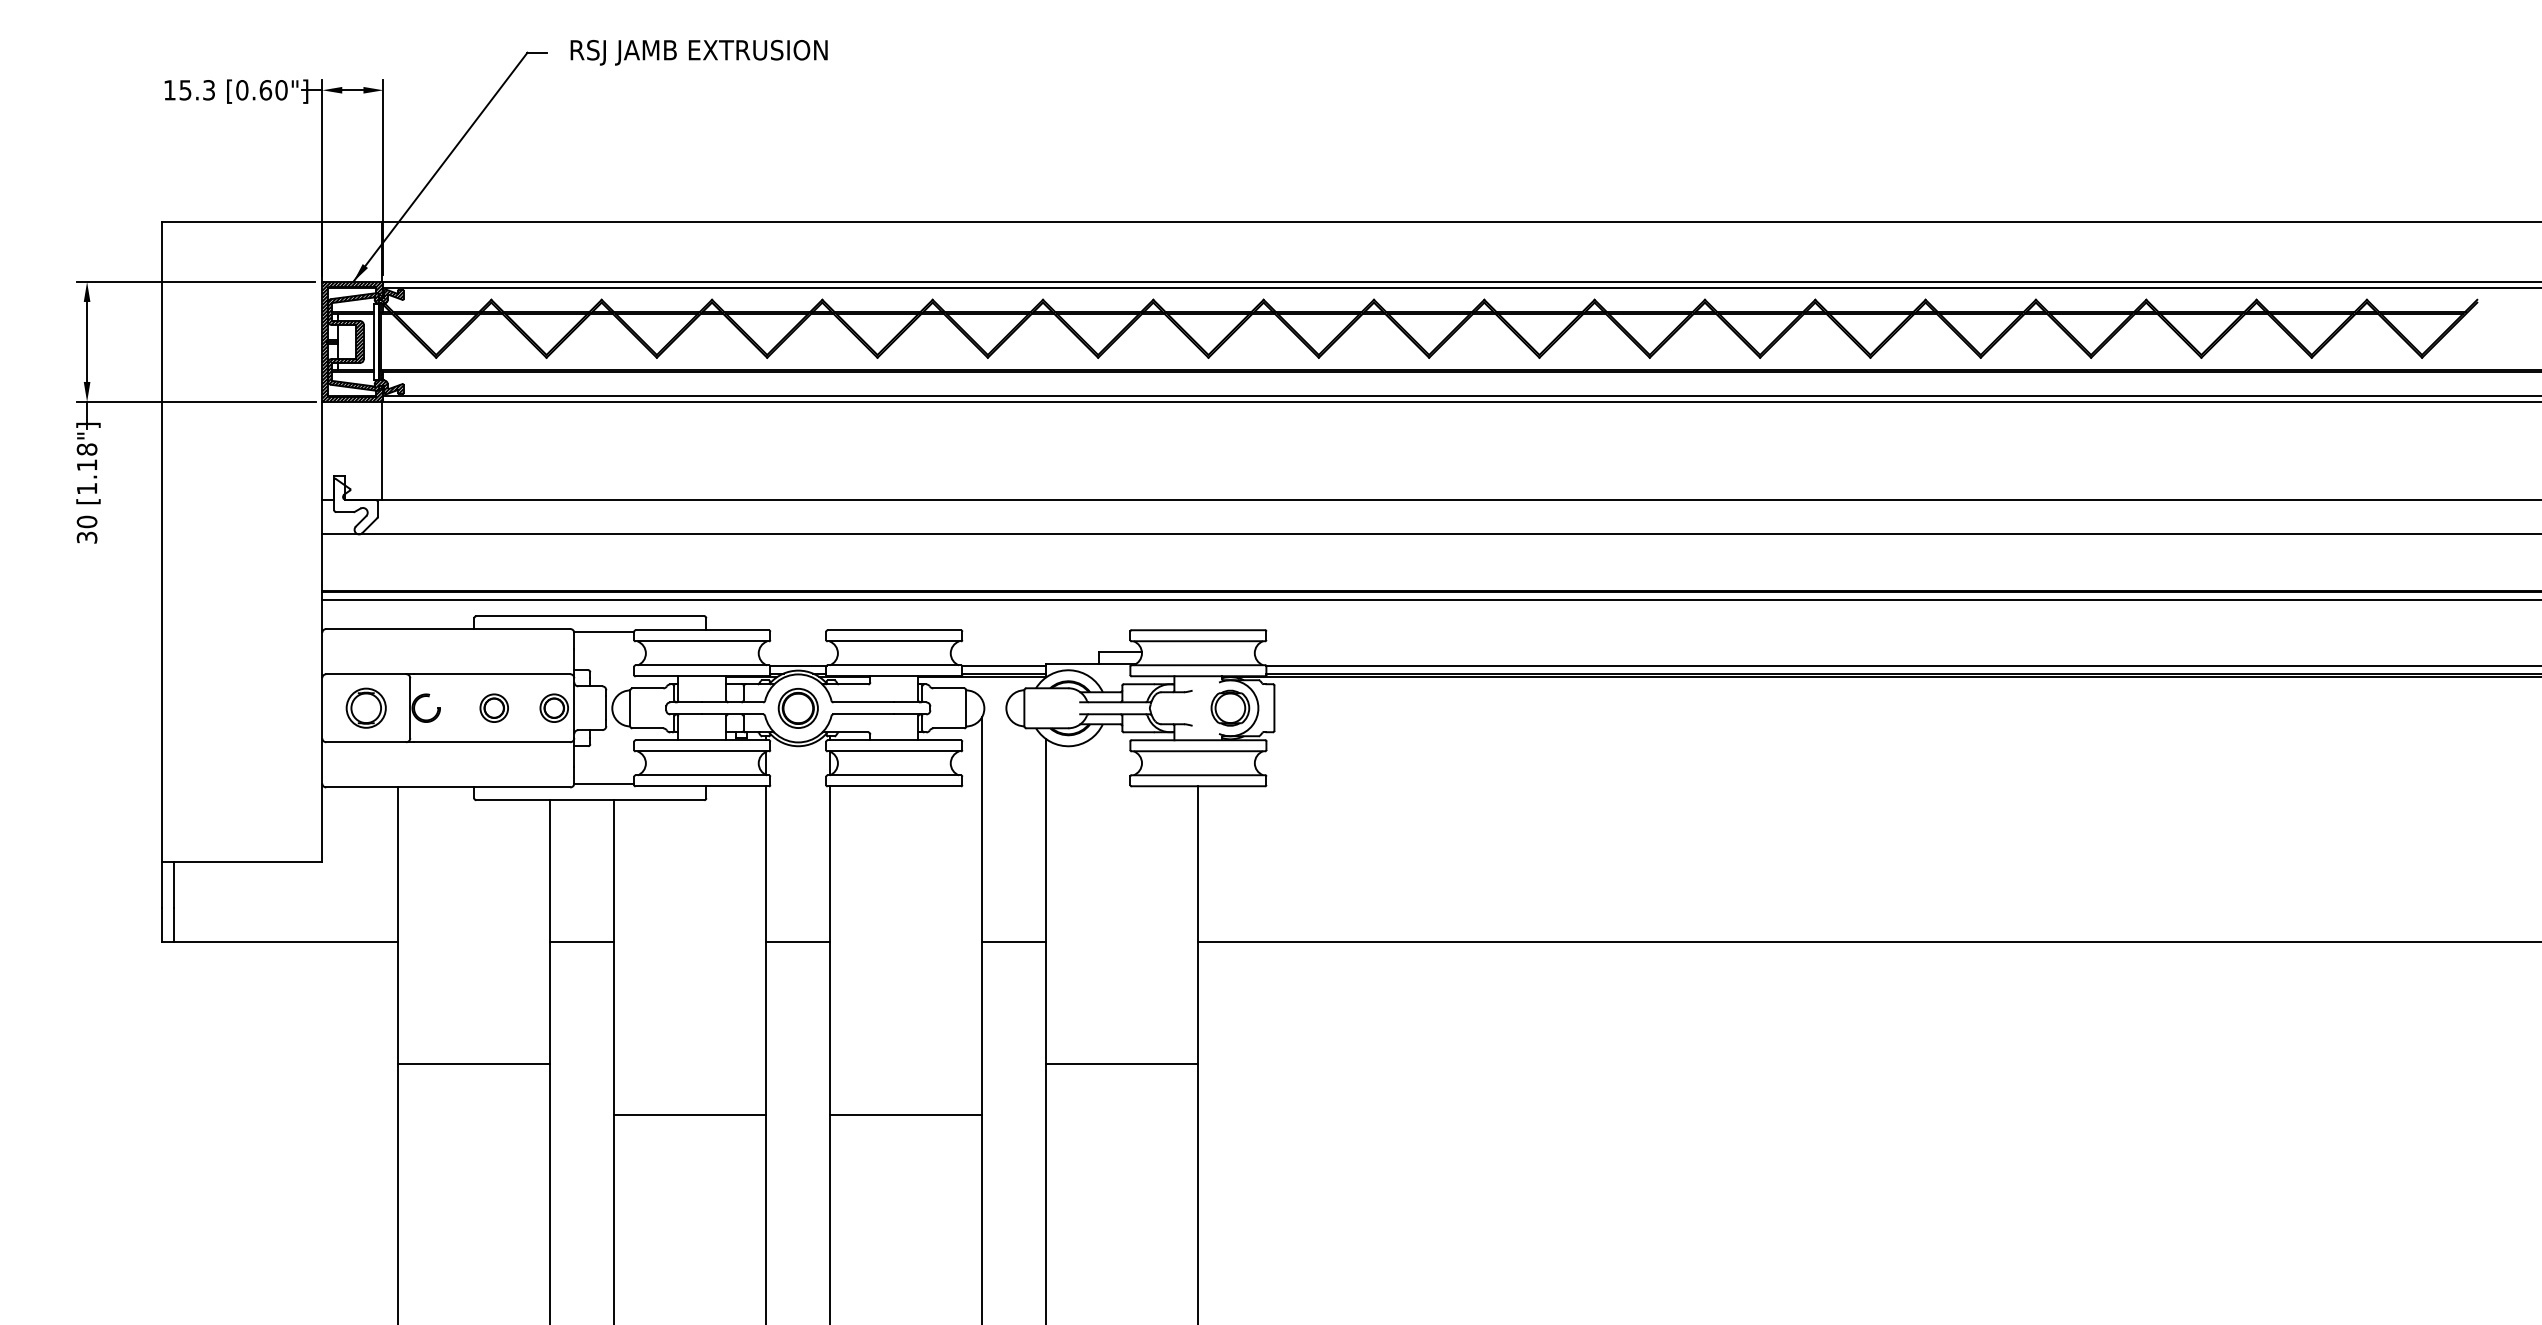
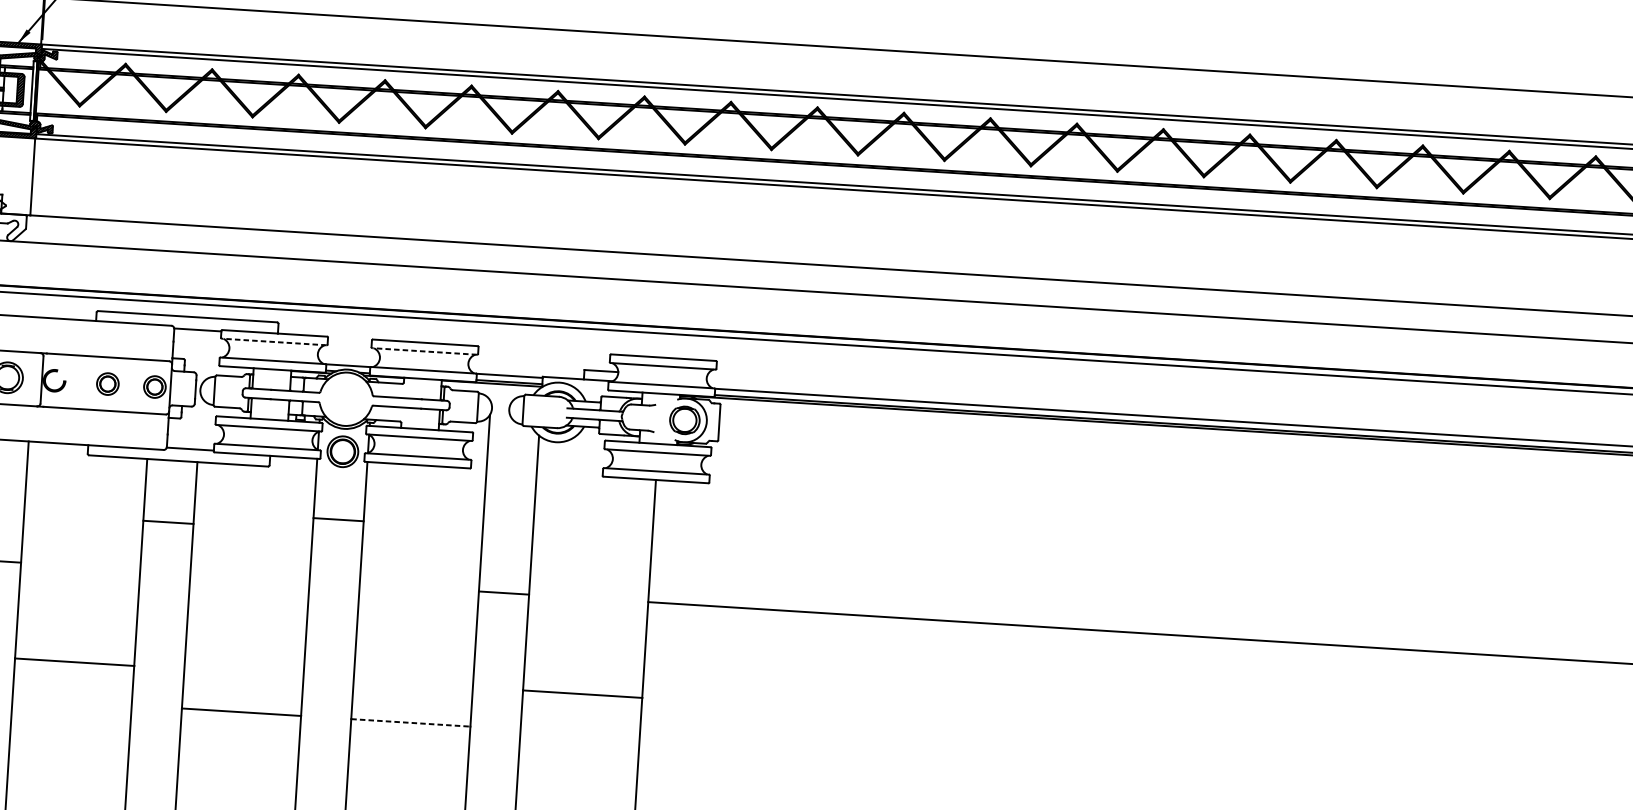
line: (702, 641) -> (274, 342), solid -> dashed
line: (894, 641) -> (424, 351), solid -> dashed
part: (797, 708) -> (342, 451), moved
line: (582, 942) -> (168, 522), moved
line: (798, 942) -> (338, 520), moved
line: (906, 1114) -> (410, 722), solid -> dashed

